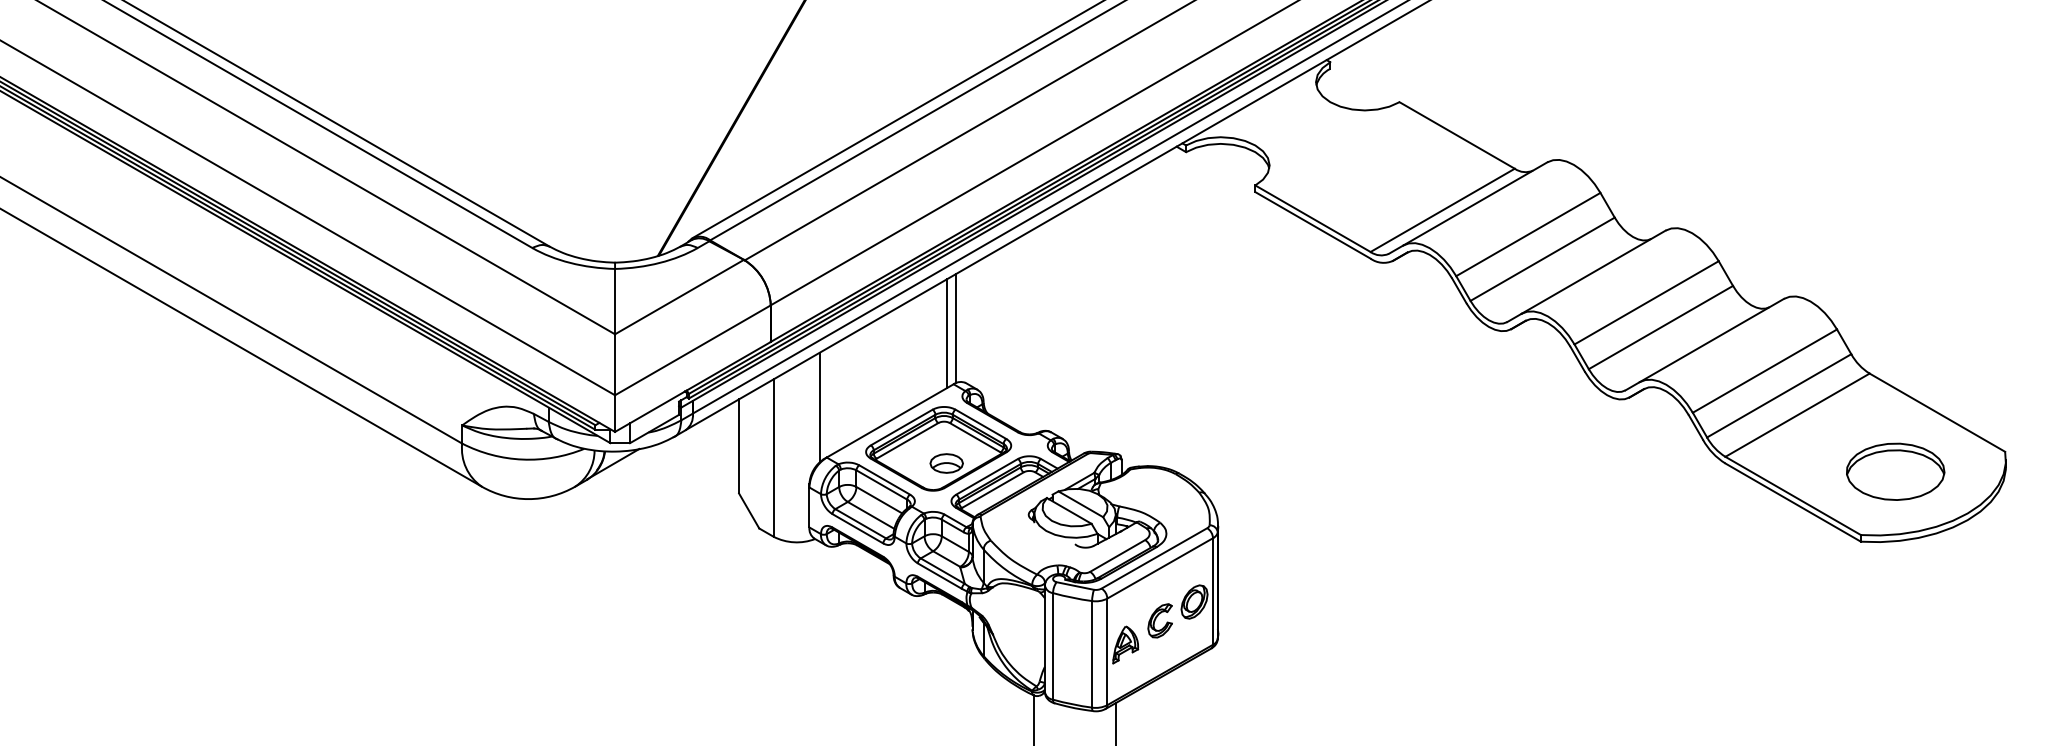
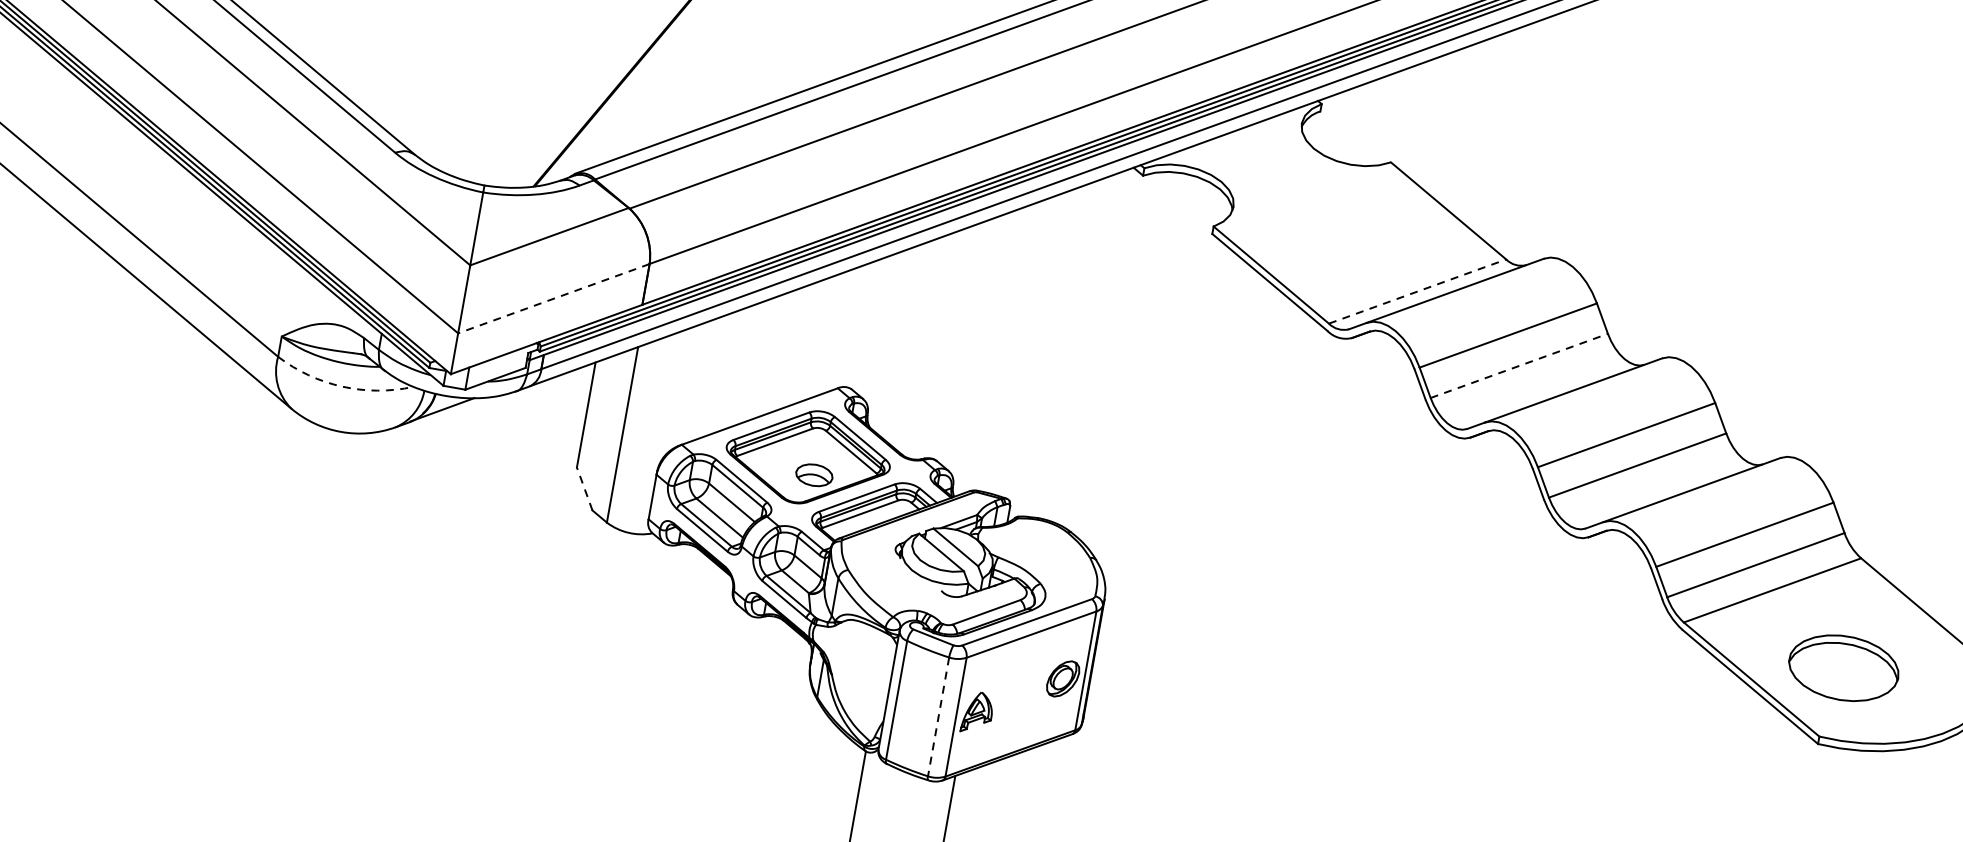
line: (1443, 210) -> (1418, 291), solid -> dashed
line: (1543, 259) -> (1520, 366), solid -> dashed
line: (956, 327) -> (852, 325), removed
line: (946, 333) -> (839, 330), removed
line: (692, 350) -> (553, 298), solid -> dashed
line: (819, 407) -> (683, 387), removed
arc: (522, 459) -> (342, 386), solid -> dashed
part: (1895, 471) -> (1843, 667), moved
line: (748, 510) -> (584, 488), solid -> dashed
part: (1159, 620) -> (1020, 692), removed
line: (1092, 654) -> (938, 717), solid -> dashed

